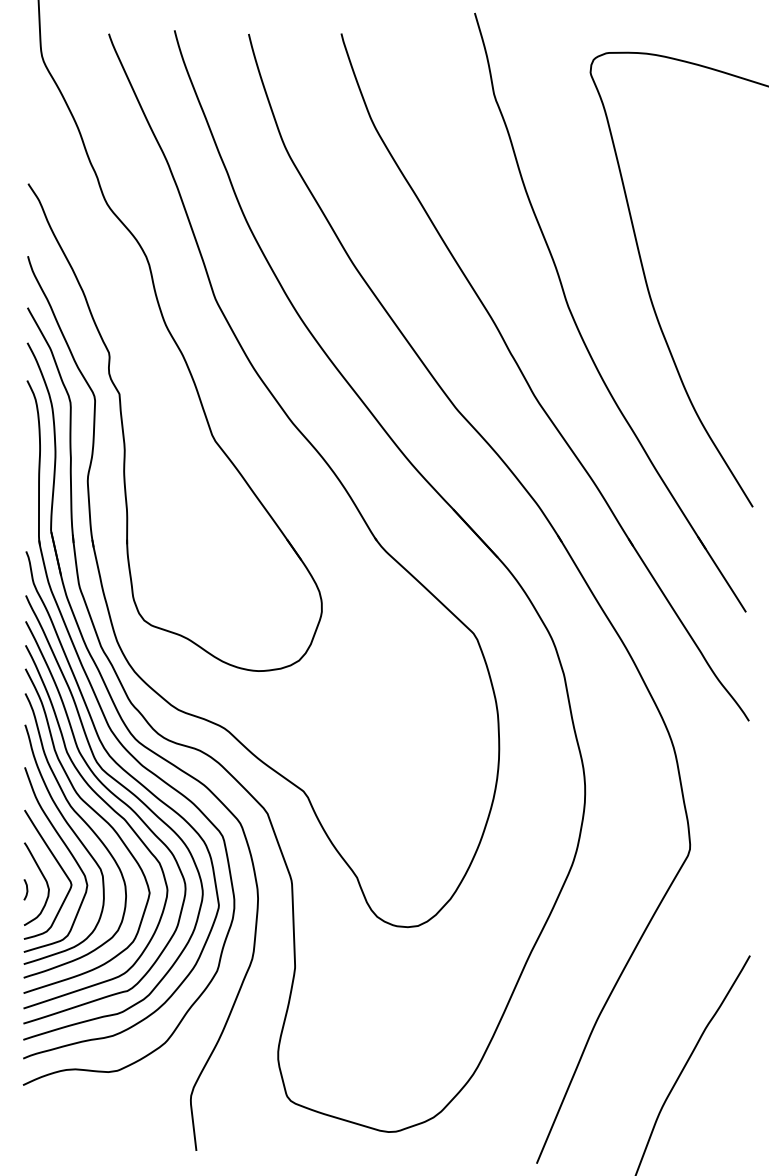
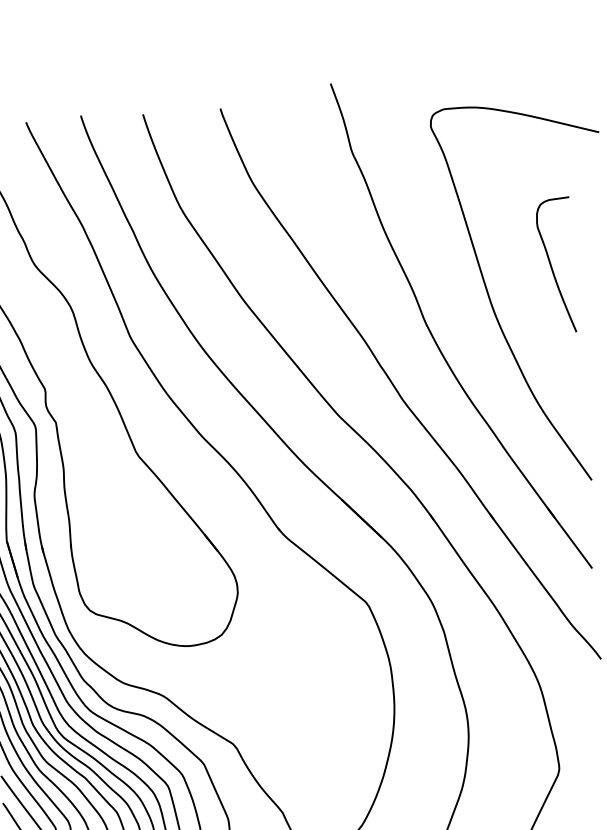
curve: (723, 249) -> (552, 266), added

